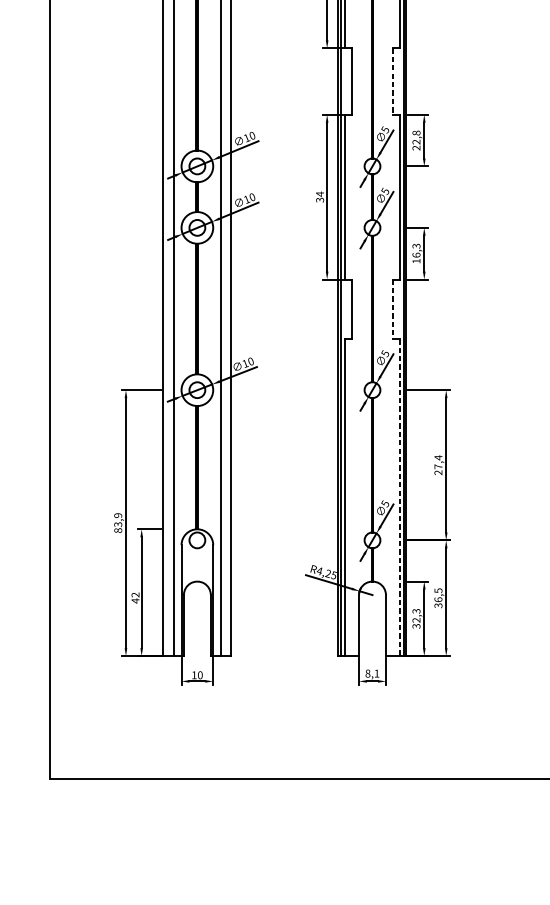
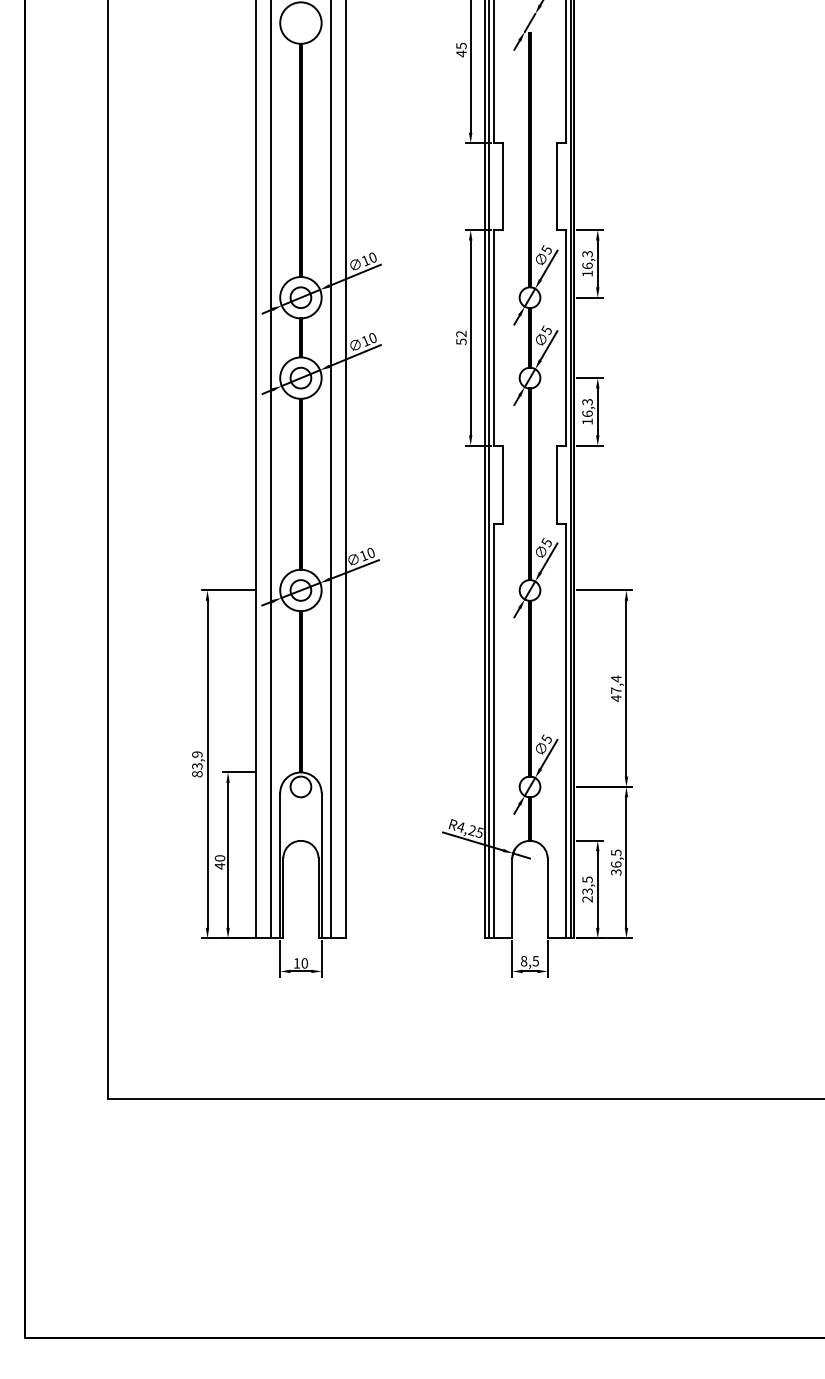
line: (392, 82) -> (556, 187), dashed -> solid
text: (416, 140) -> (587, 263), 22,8 -> 16,3
text: (320, 196) -> (461, 337), 34 -> 52
line: (392, 309) -> (556, 485), dashed -> solid
text: (438, 472) -> (616, 698), 27,4 -> 47,4
line: (400, 498) -> (566, 731), dashed -> solid
text: (135, 595) -> (219, 858), 42 -> 40
text: (416, 618) -> (587, 889), 32,3 -> 23,5
text: (376, 673) -> (535, 961), 8,1 -> 8,5

